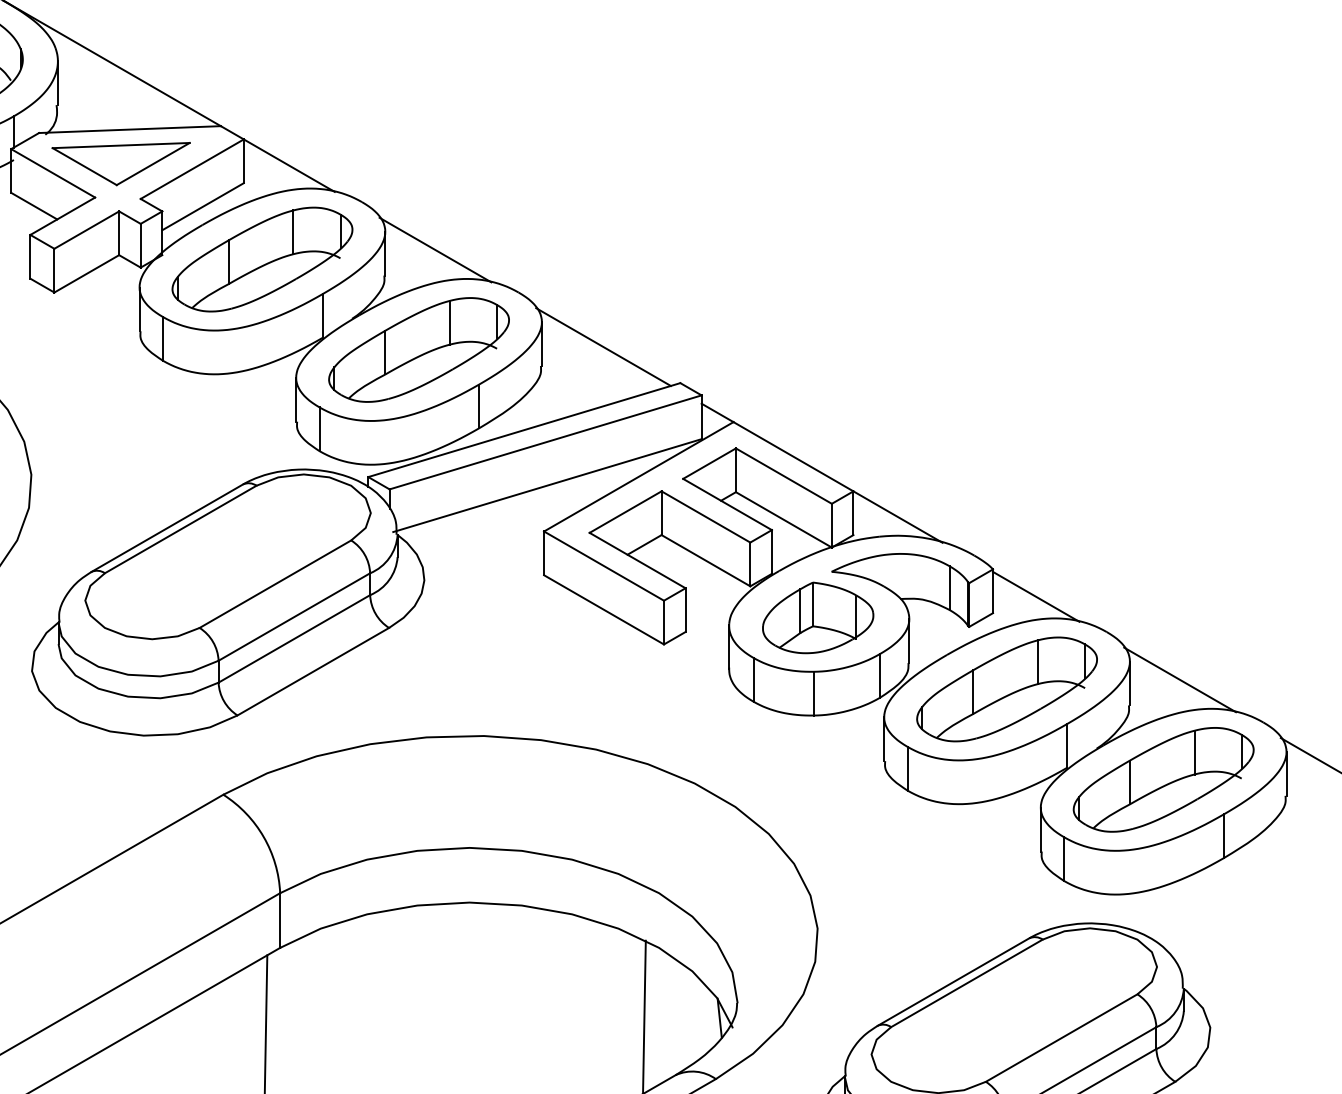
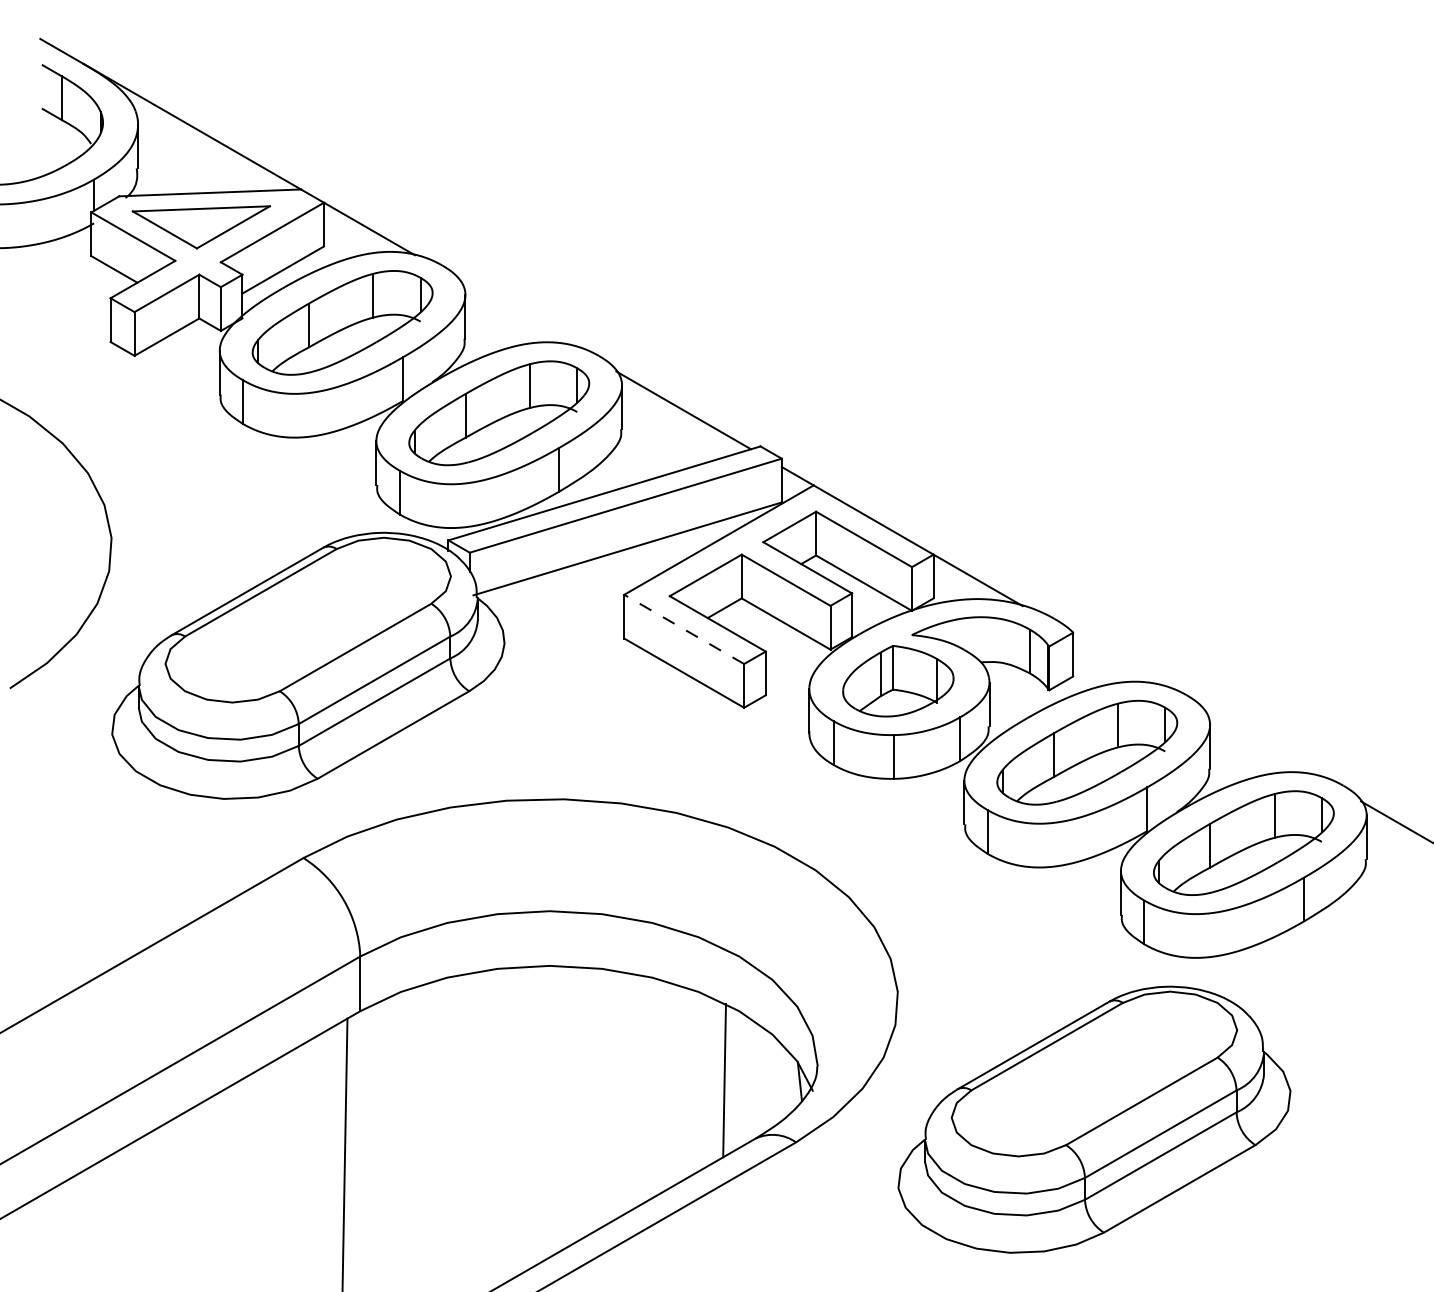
line: (435, 250) -> (515, 313), removed
line: (603, 566) -> (683, 629), solid -> dashed
line: (1036, 597) -> (1116, 660), removed
line: (1180, 679) -> (1260, 742), removed

